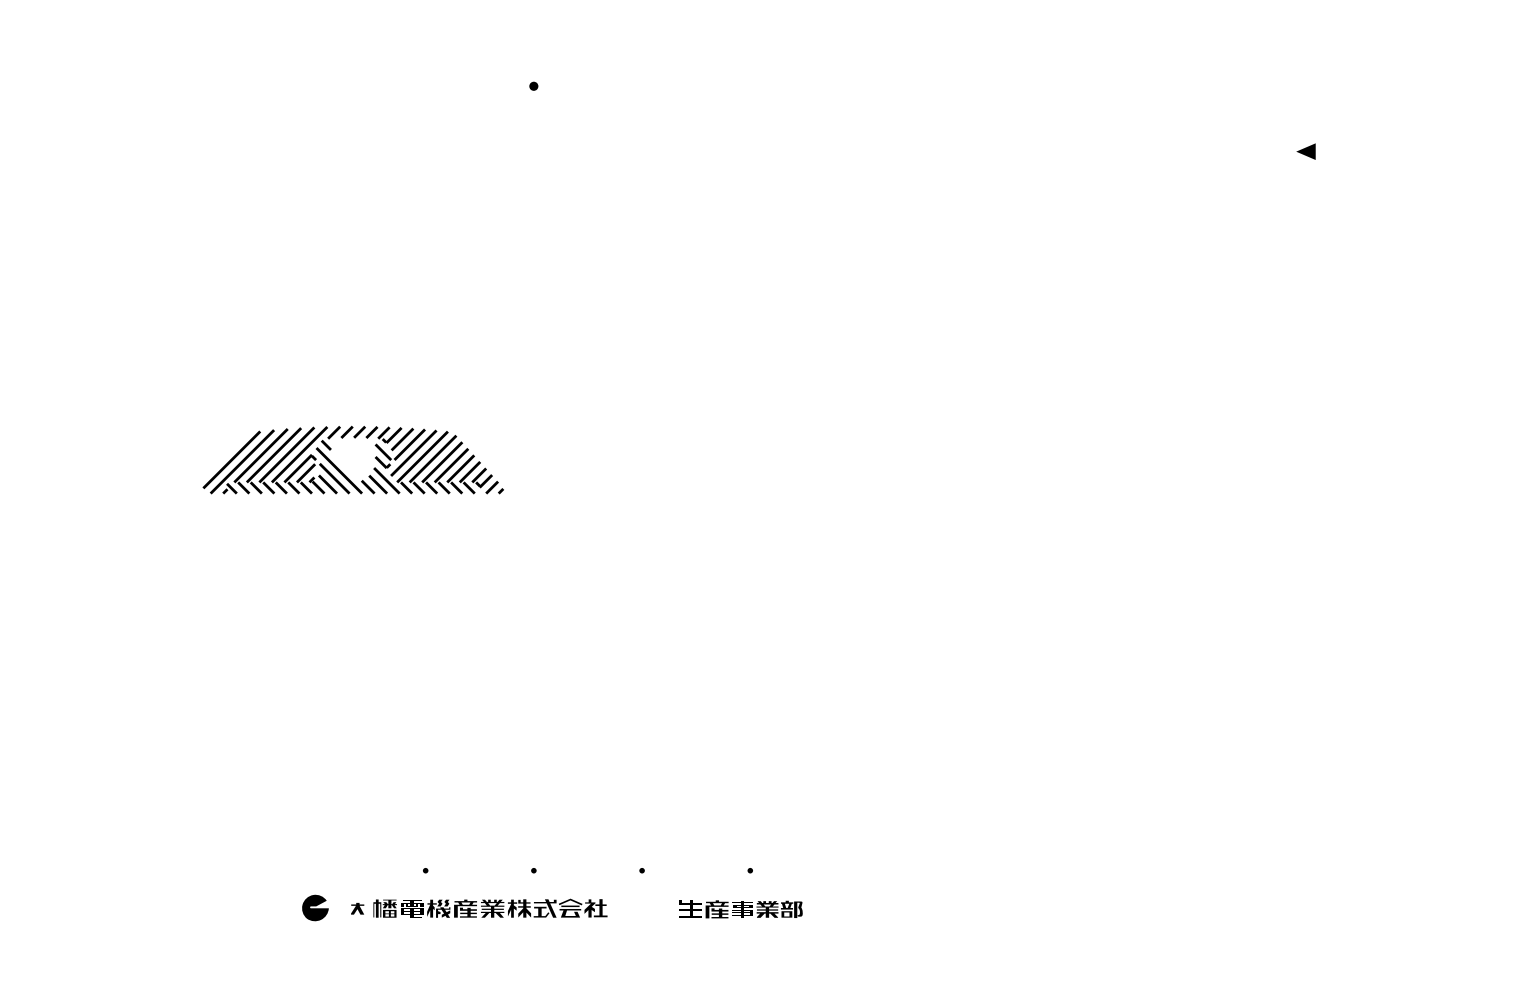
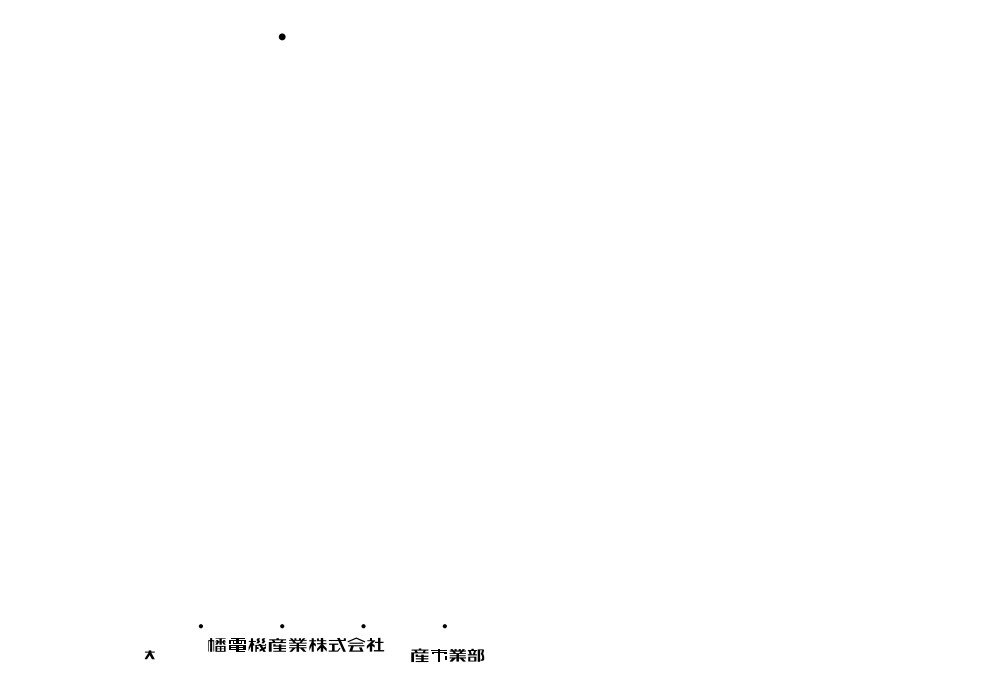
fill: (1305, 151) -> (861, 85), removed
part: (340, 470) -> (136, 325), removed
part: (315, 907) -> (118, 653), removed
part: (490, 907) -> (296, 644), moved
fill: (689, 909) -> (399, 655), removed

